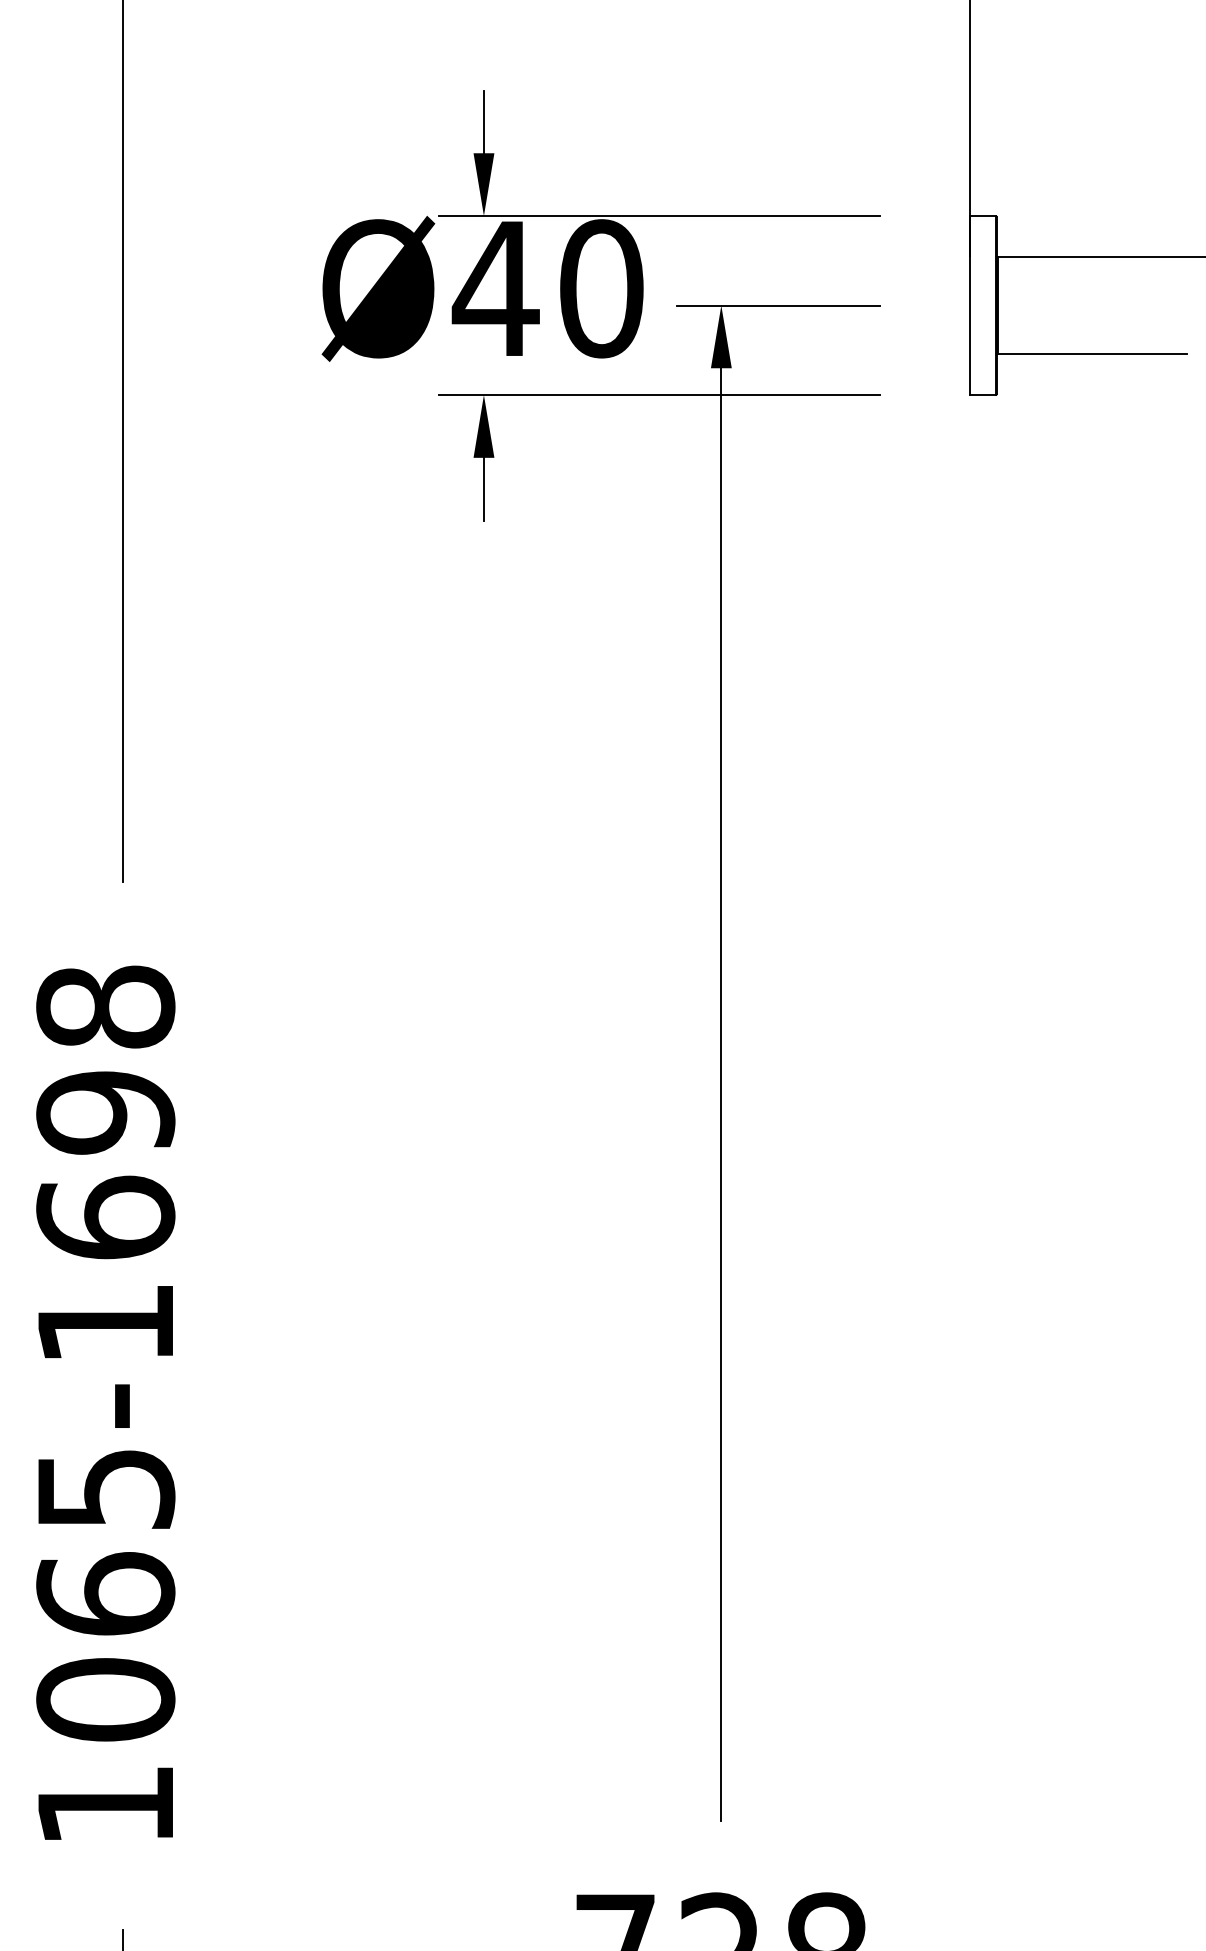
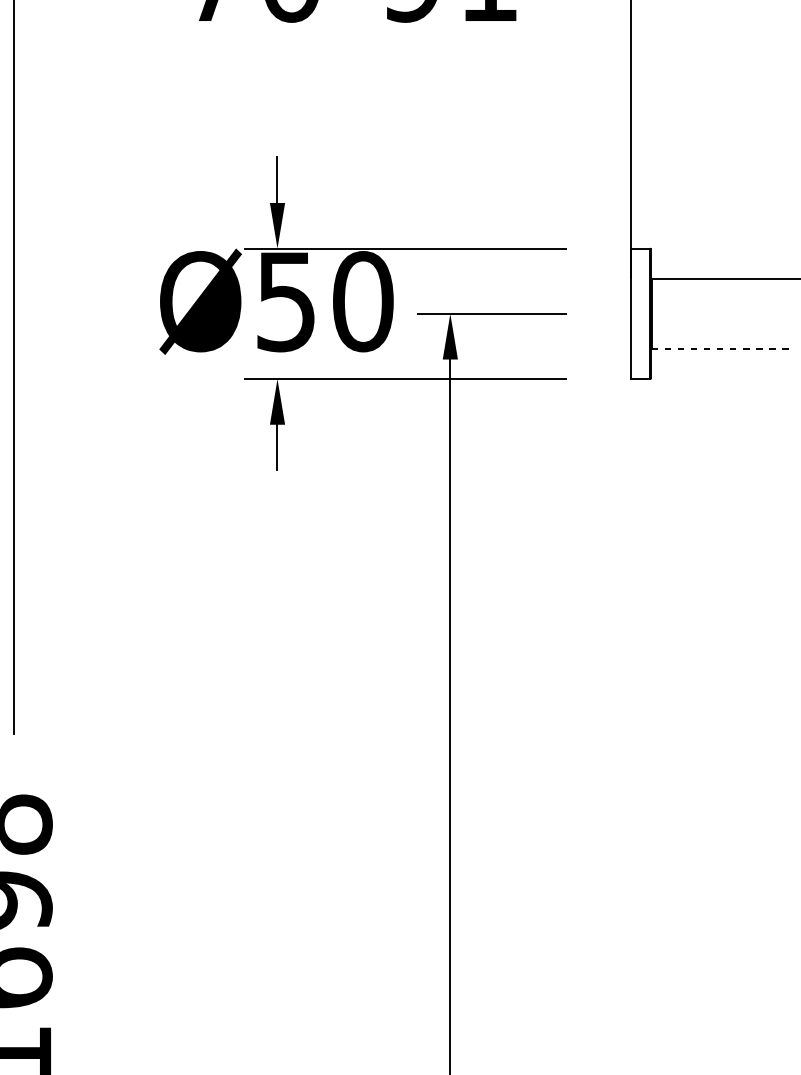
text: (495, 289) -> (285, 302), Ø40 -> Ø50
line: (1092, 353) -> (720, 348), solid -> dashed

